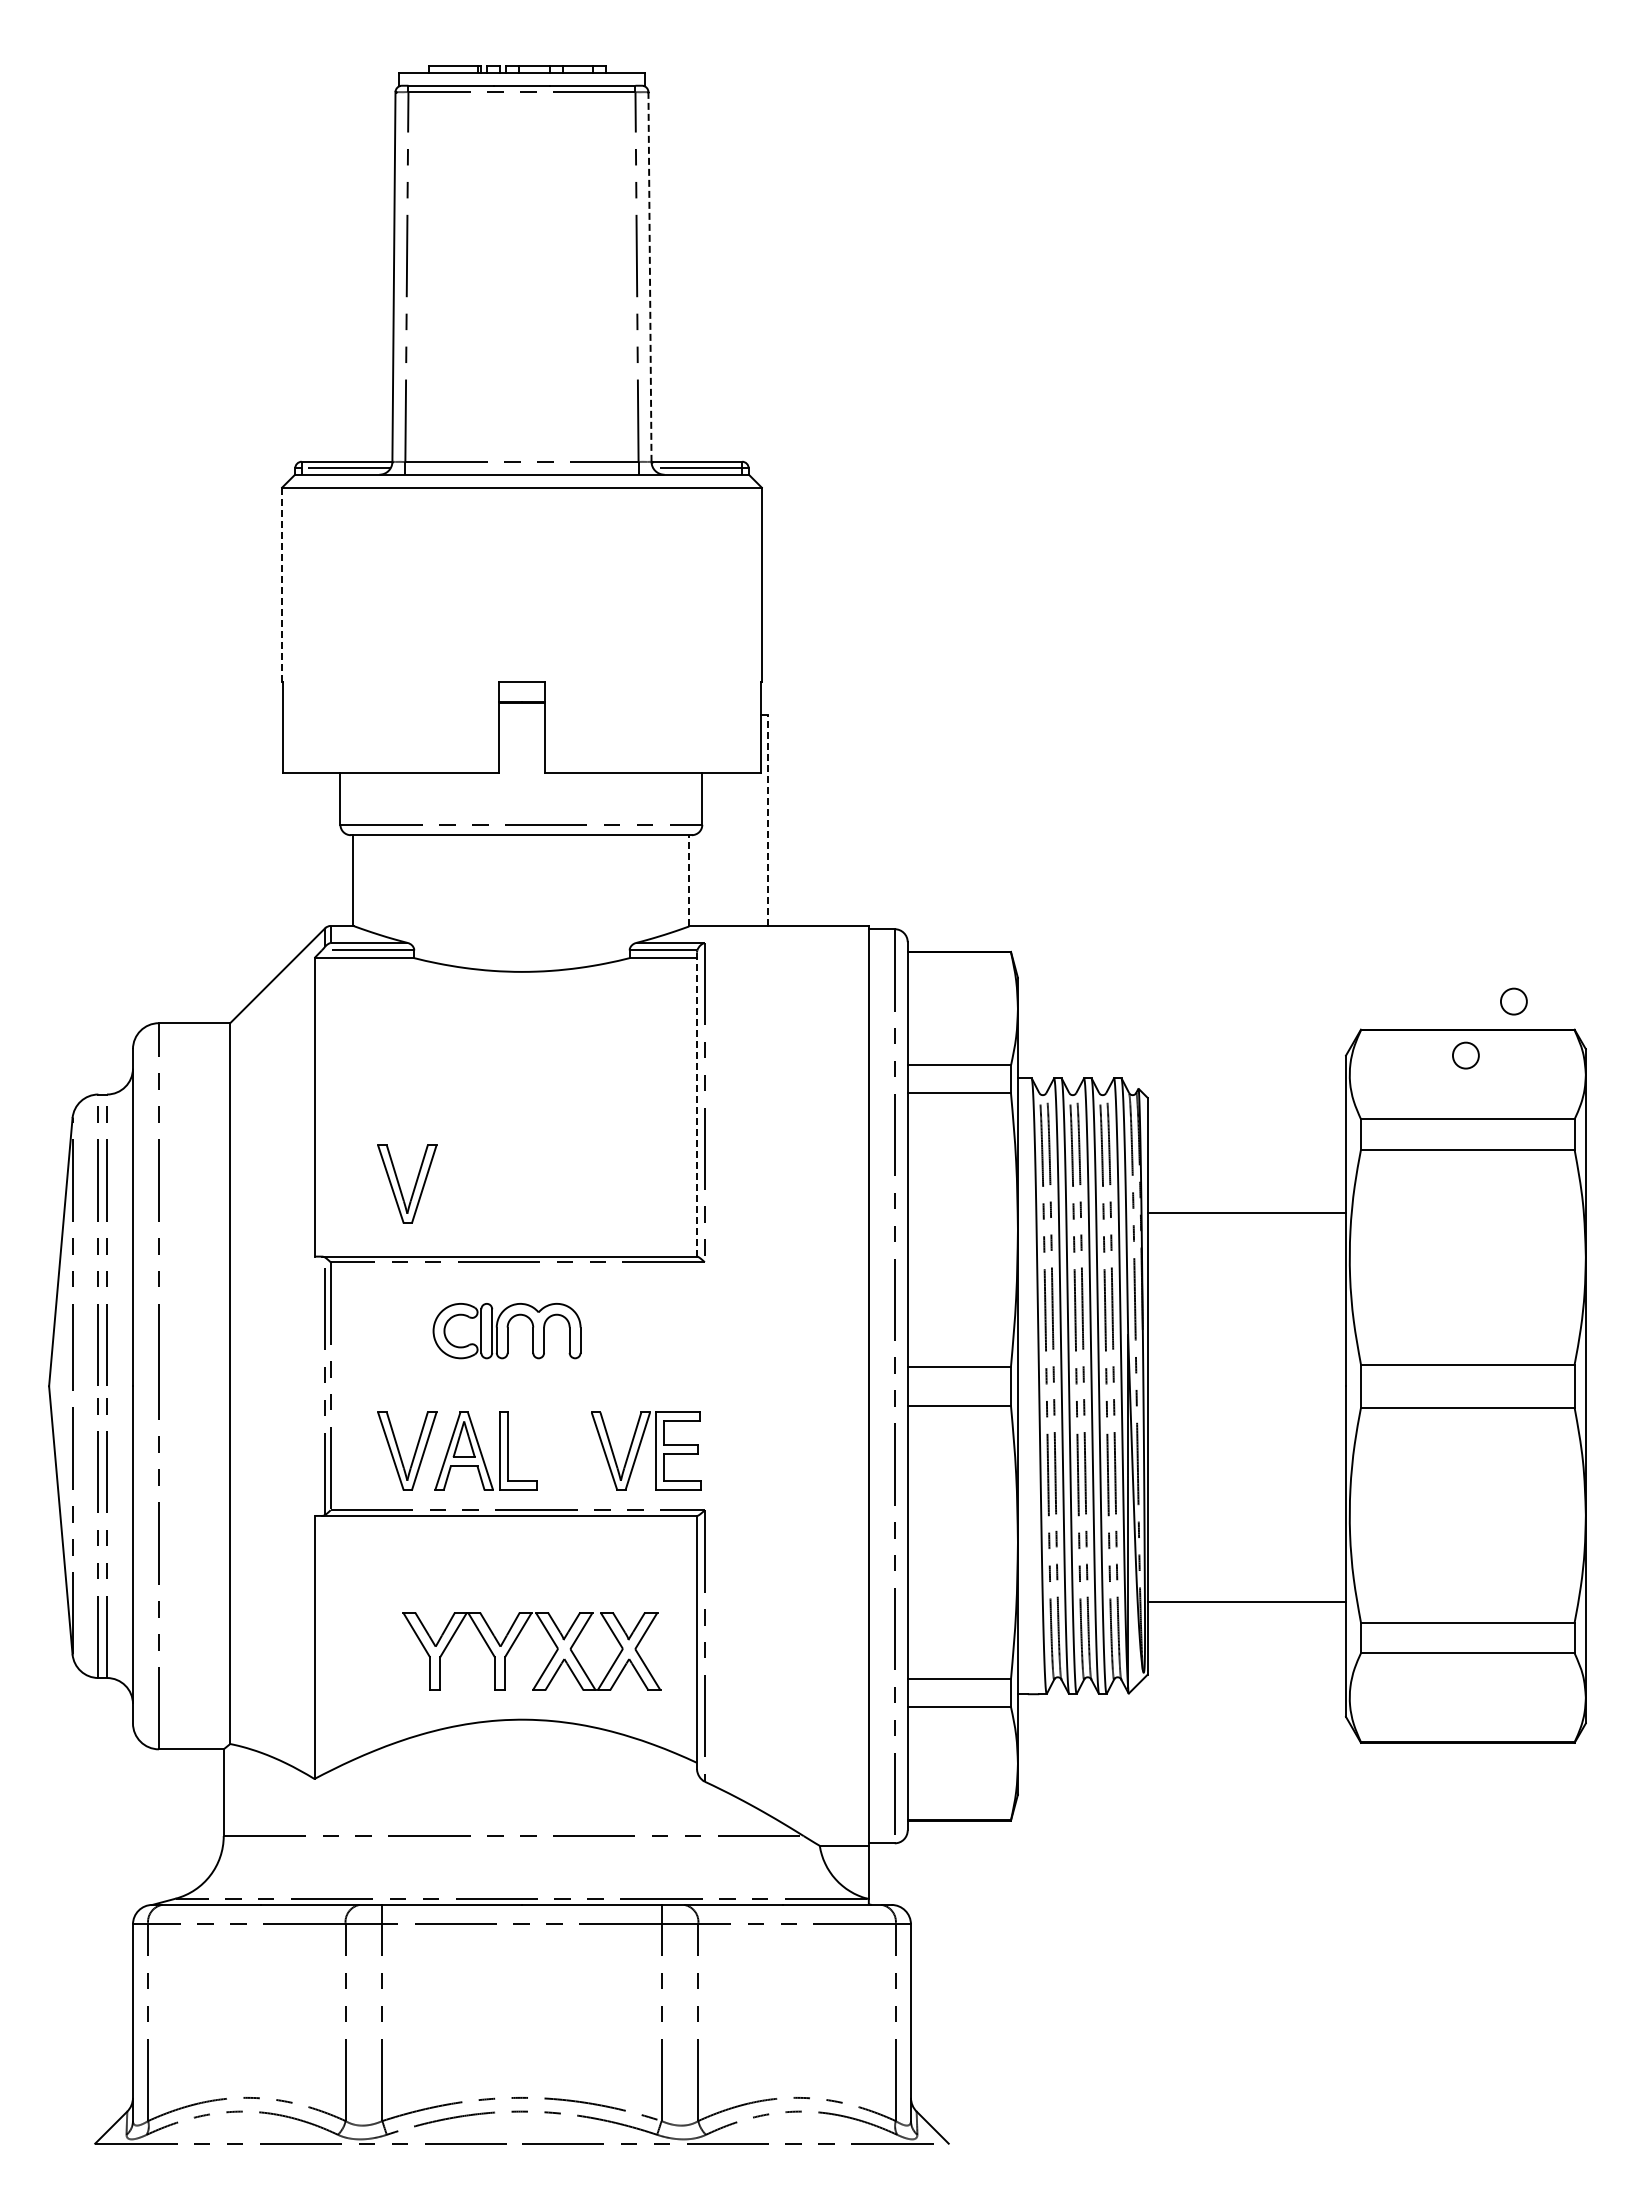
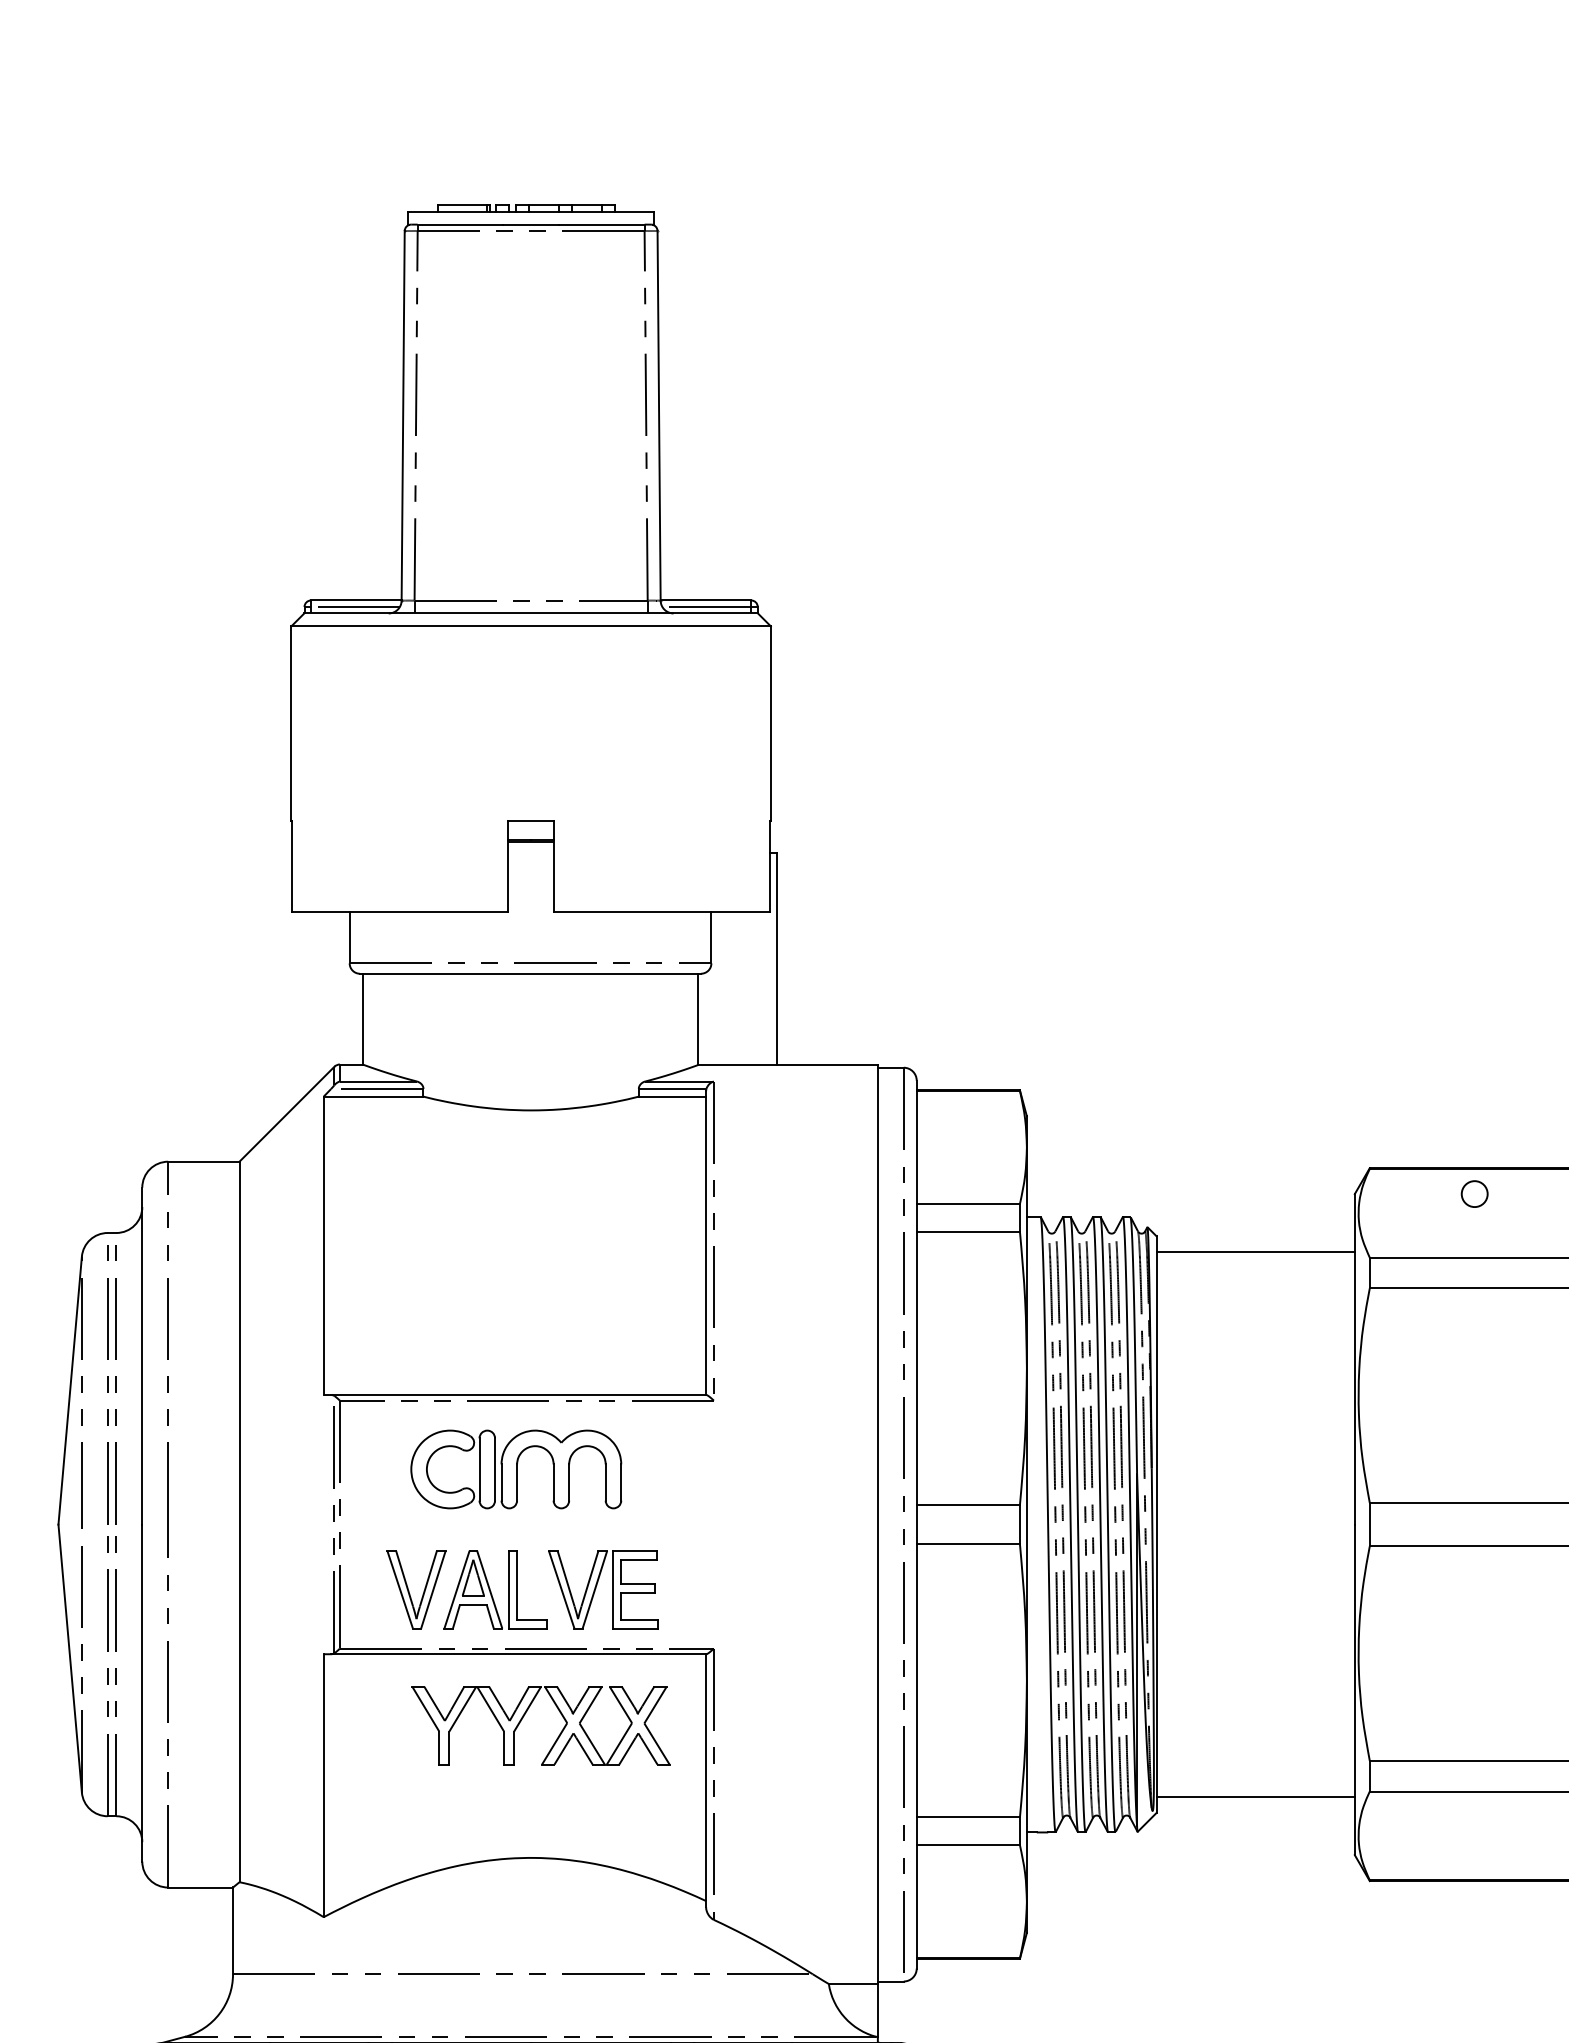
line: (649, 277) -> (658, 416), dashed -> solid
line: (282, 585) -> (291, 724), dashed -> solid
line: (768, 820) -> (777, 959), dashed -> solid
line: (689, 880) -> (698, 1019), dashed -> solid
circle: (1513, 1001) -> (1522, 1140), removed
line: (697, 1104) -> (706, 1242), dashed -> solid
part: (414, 1184) -> (423, 1322), removed
line: (1246, 1212) -> (1255, 1251), moved
part: (506, 1330) -> (515, 1468), size x1.43
part: (639, 1449) -> (596, 1587), moved
line: (1246, 1601) -> (1255, 1796), moved
part: (516, 1640) -> (525, 1714), moved

